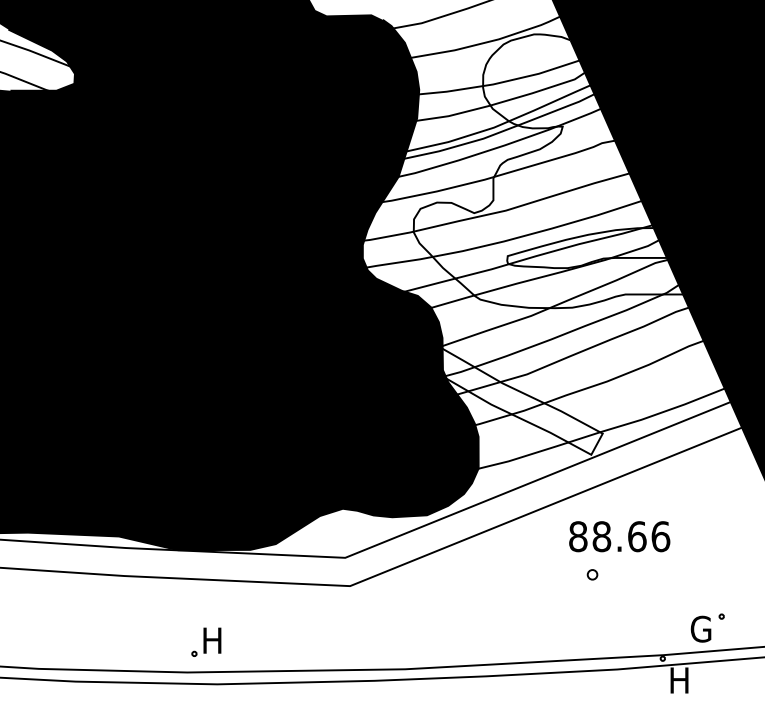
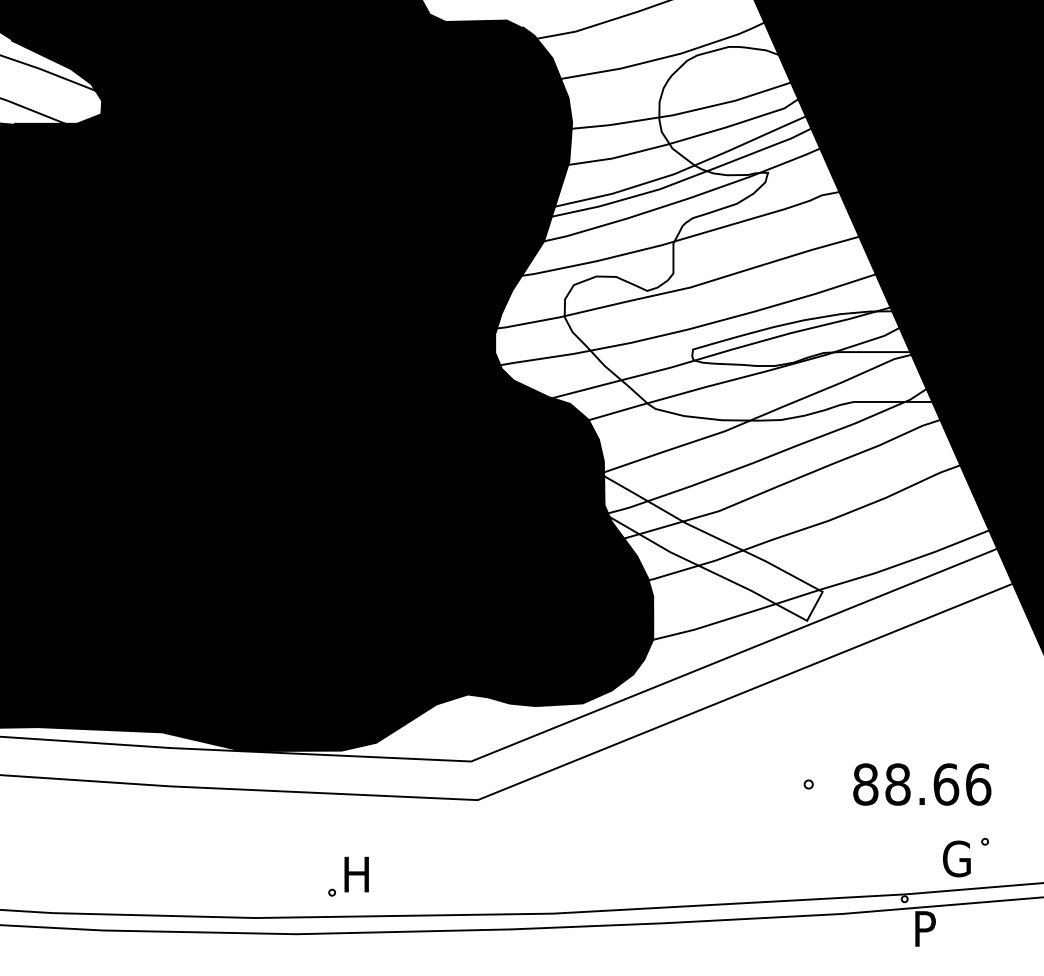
text: (619, 536) -> (922, 784), moved
part: (592, 574) -> (808, 784), size x0.62
part: (206, 641) -> (348, 875), moved
text: (680, 680) -> (928, 928), H -> P

